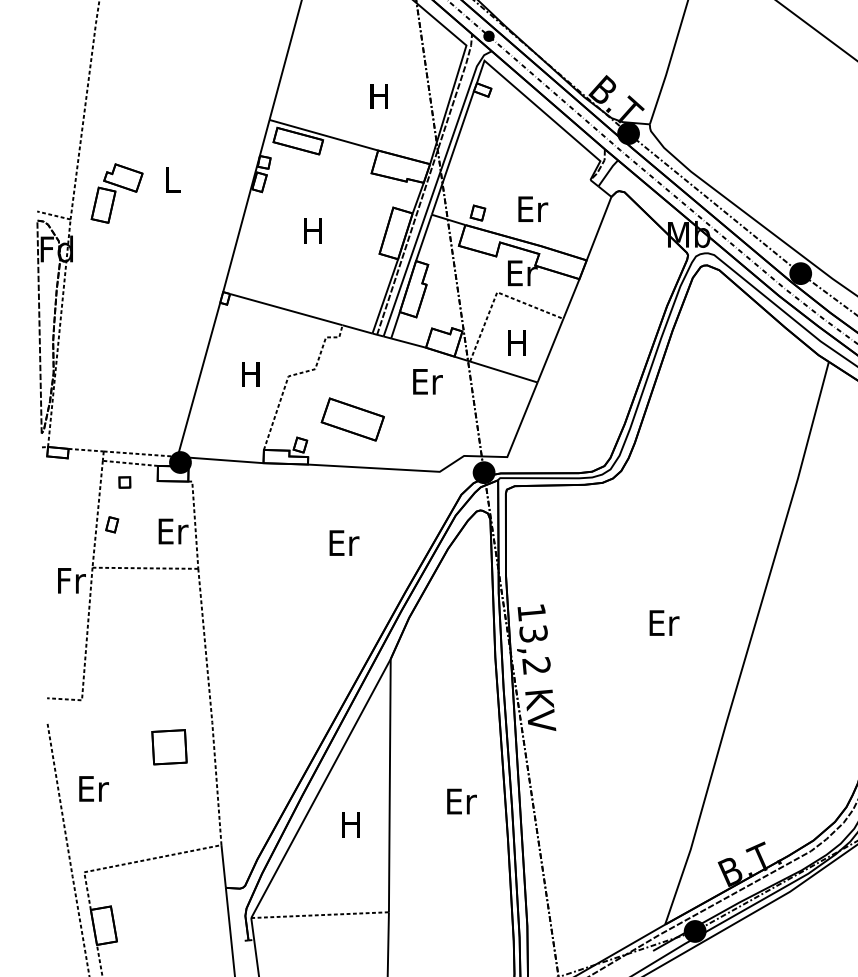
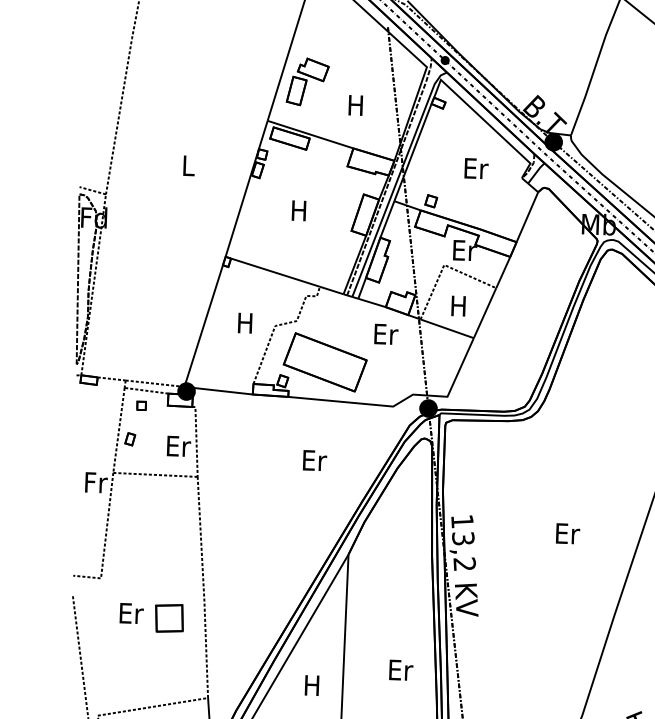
part: (116, 193) -> (307, 81), moved
text: (533, 208) -> (476, 168), moved
part: (352, 419) -> (325, 362), size x1.67
text: (93, 788) -> (131, 613), moved

